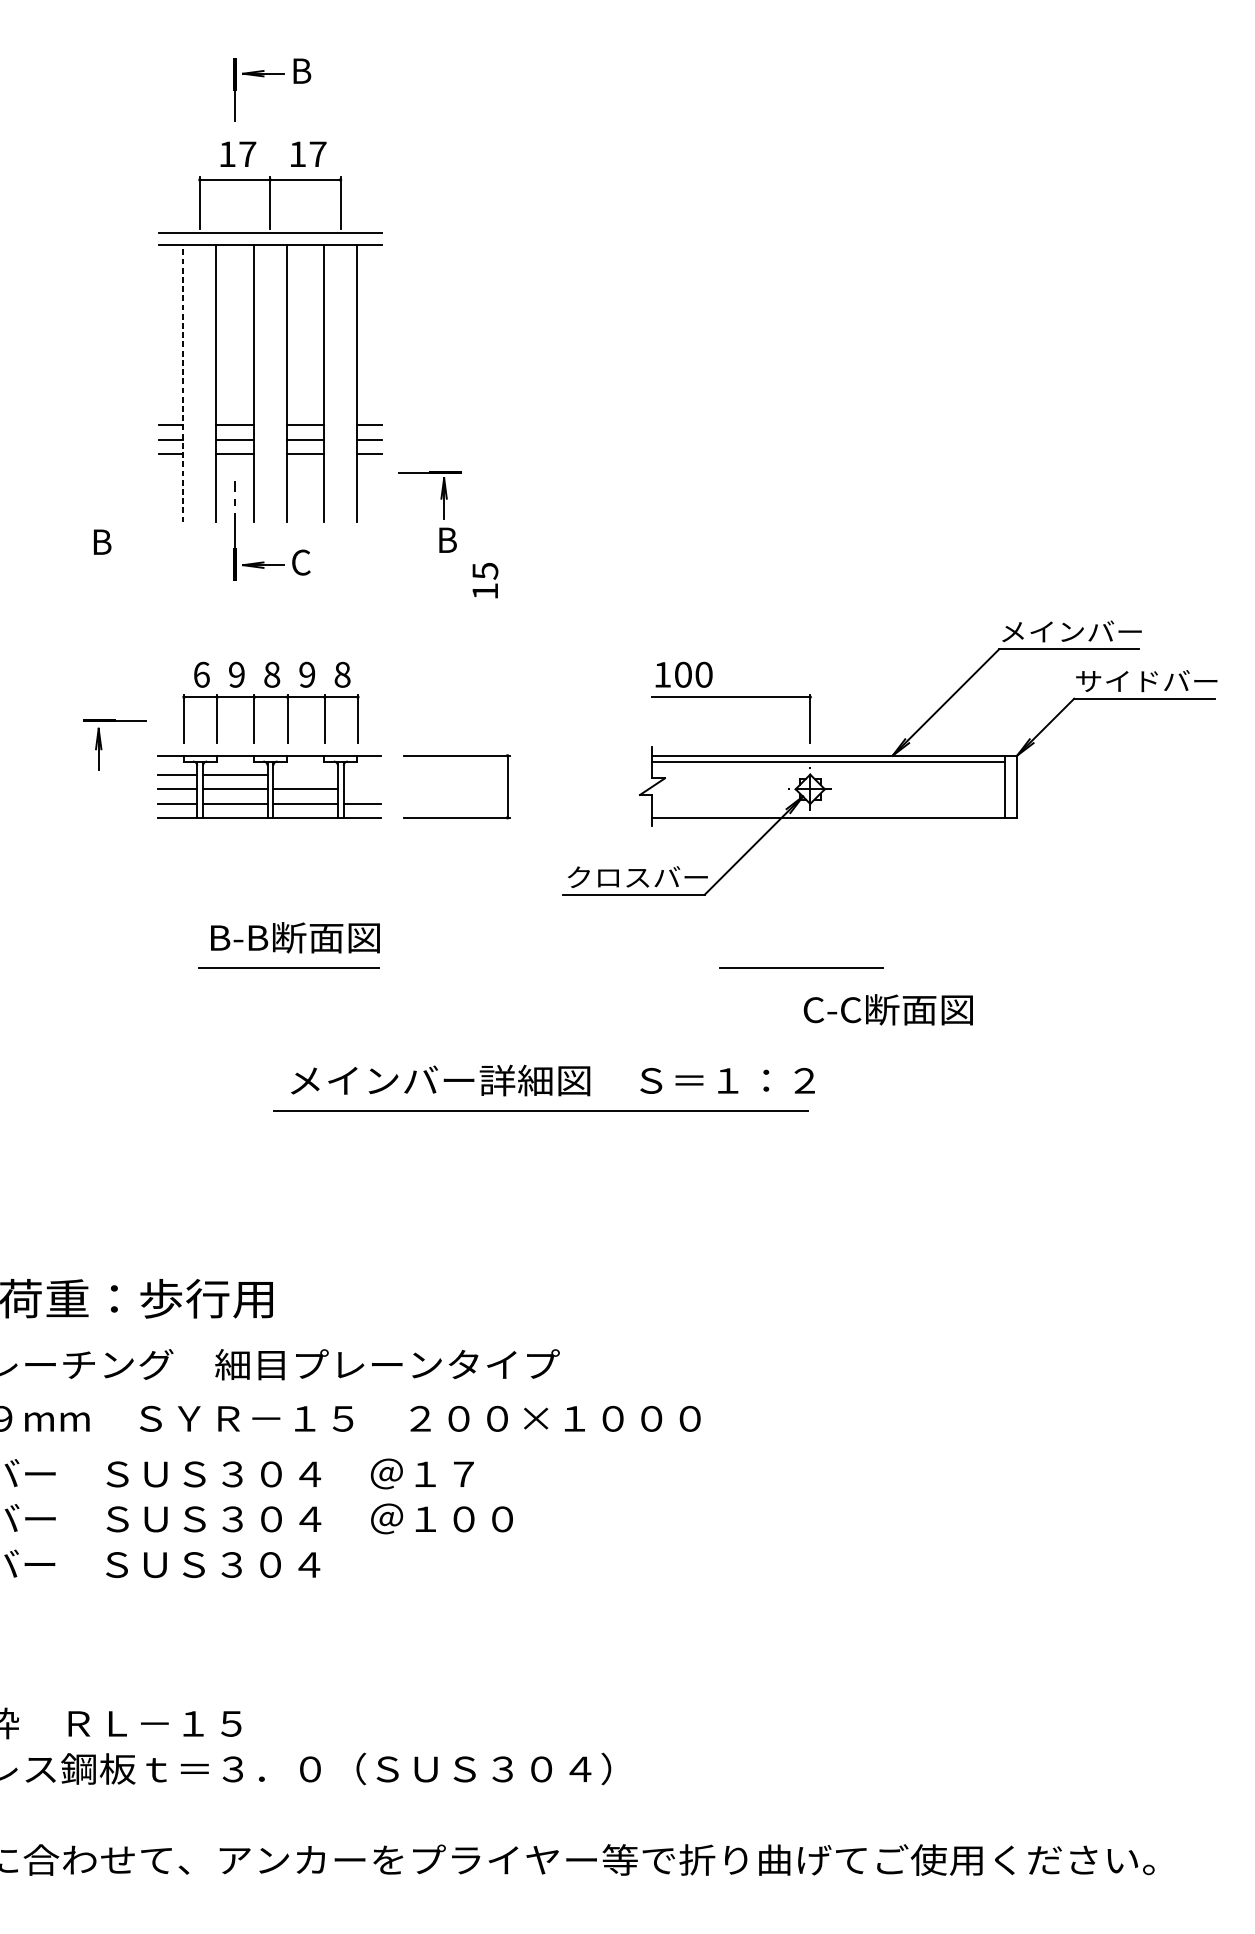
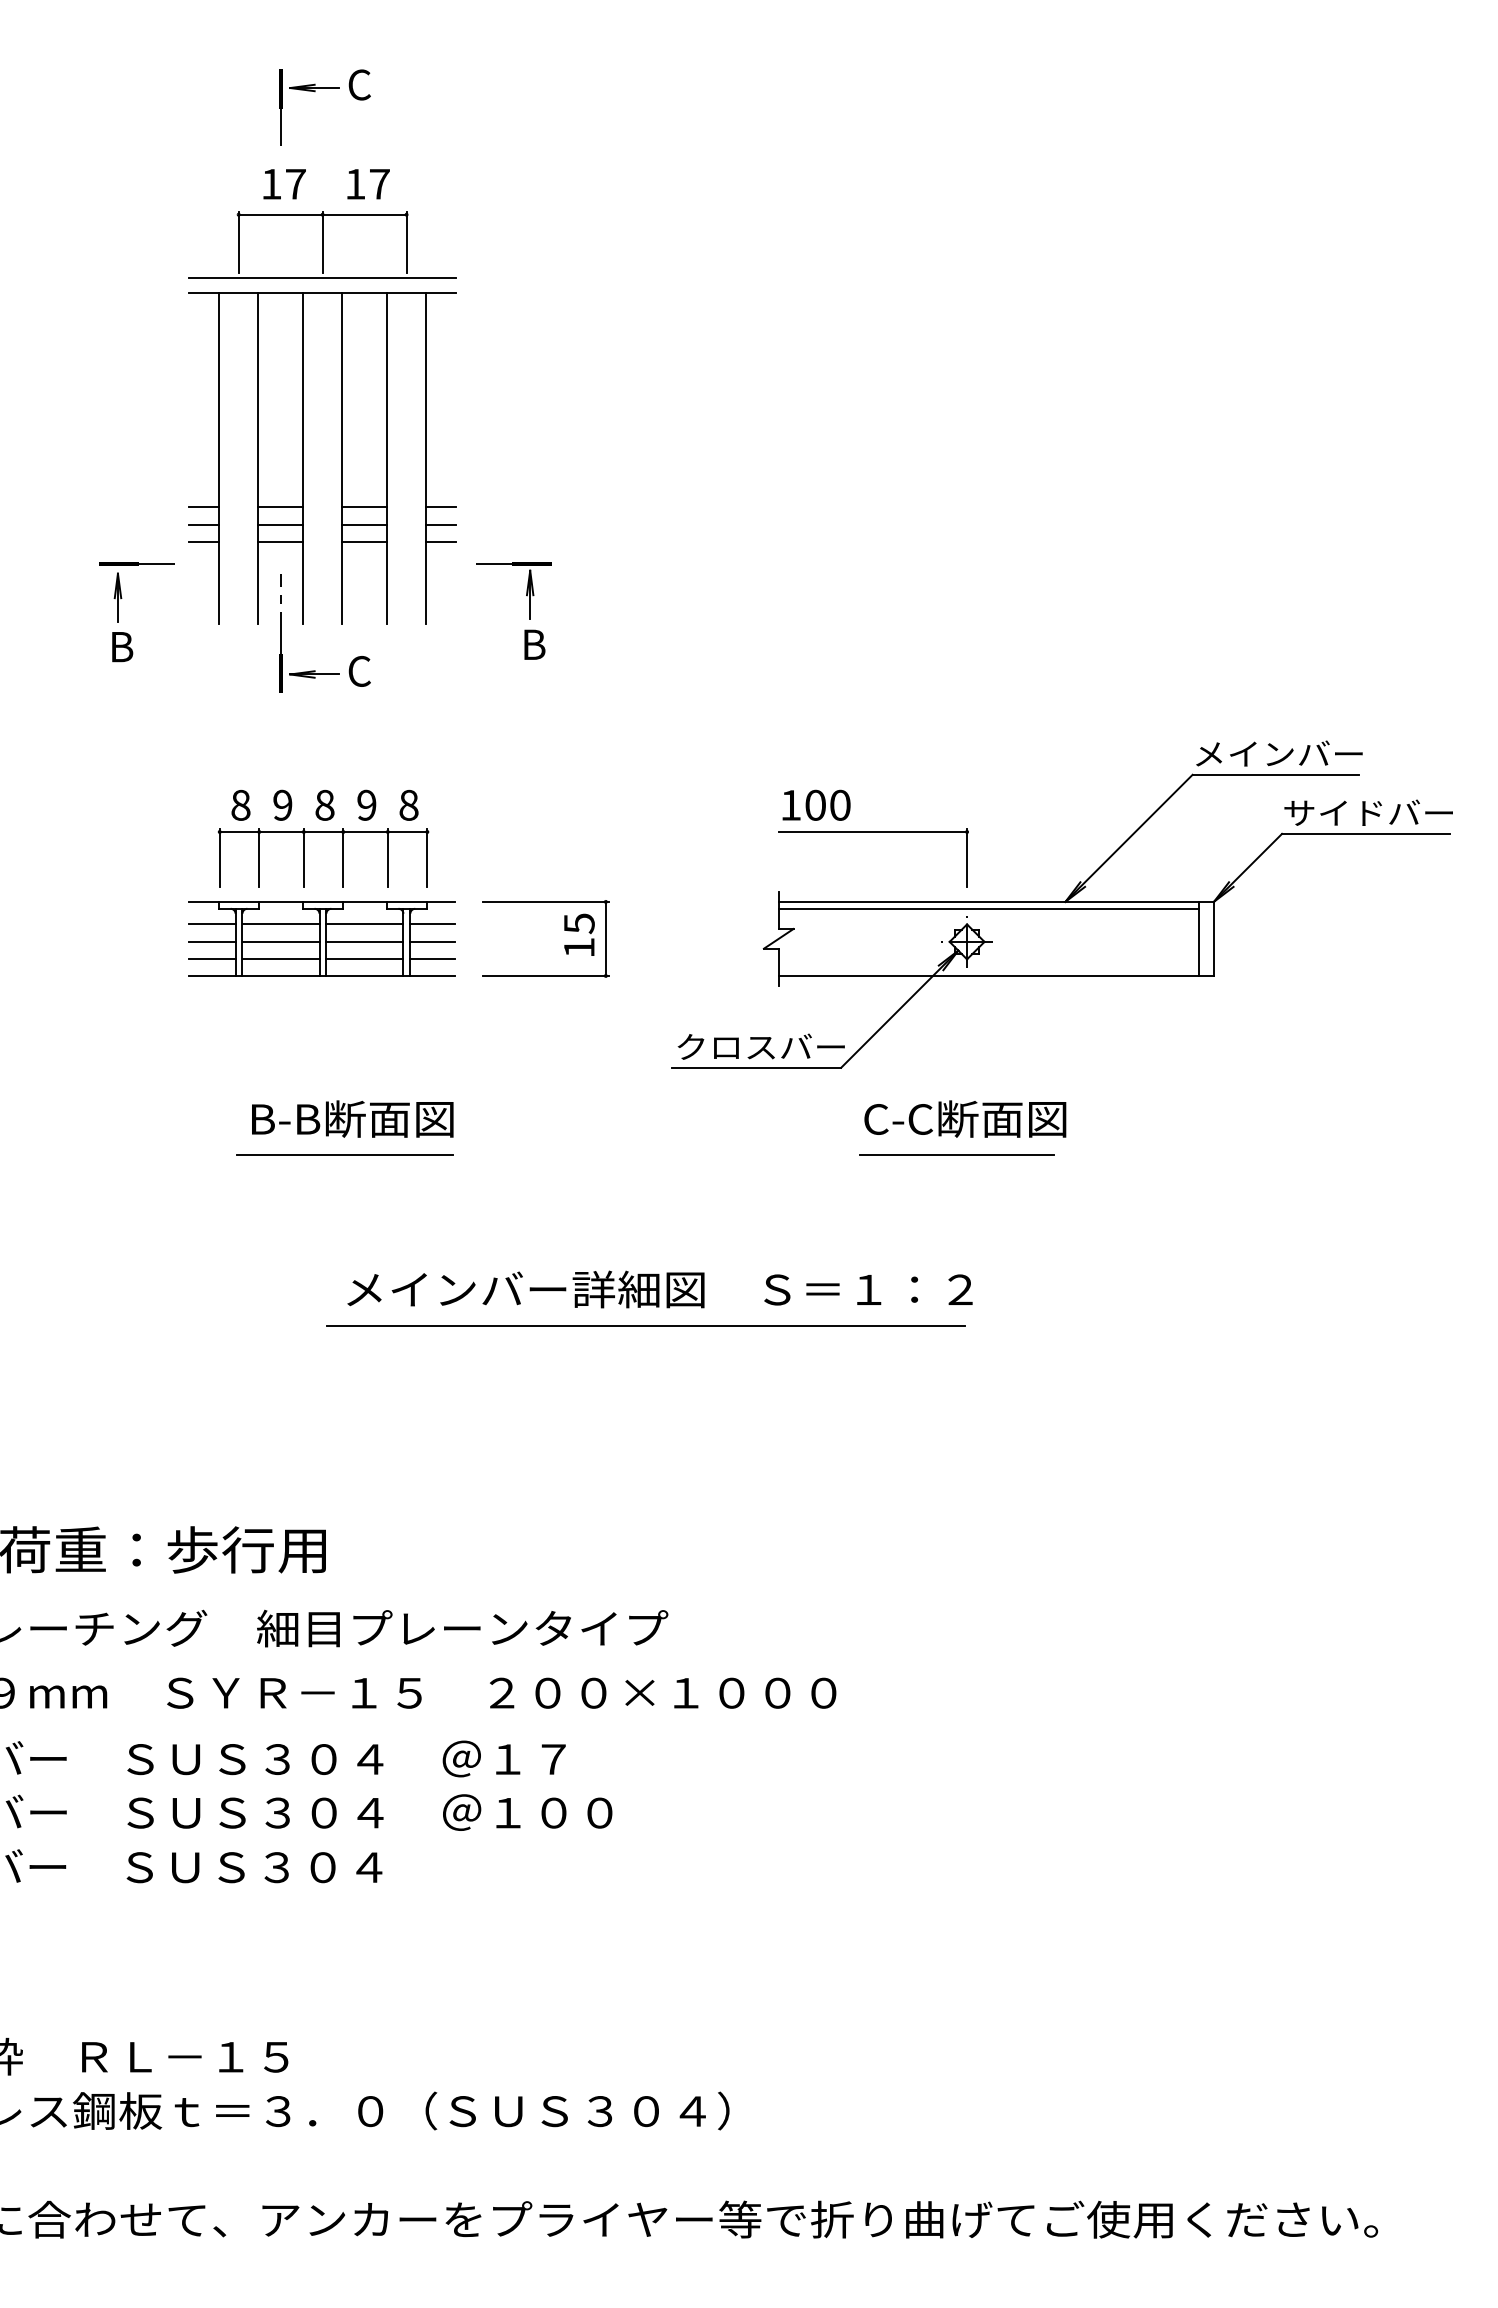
text: (301, 70) -> (359, 84), B -> C
line: (182, 383) -> (218, 457), dashed -> solid
text: (485, 580) -> (579, 934), moved
text: (201, 674) -> (240, 804), 6 -> 8
part: (101, 744) -> (121, 592), moved
line: (305, 774) -> (364, 924), added
line: (362, 774) -> (432, 924), added
line: (362, 788) -> (432, 941), added
text: (888, 1009) -> (965, 1118), moved

